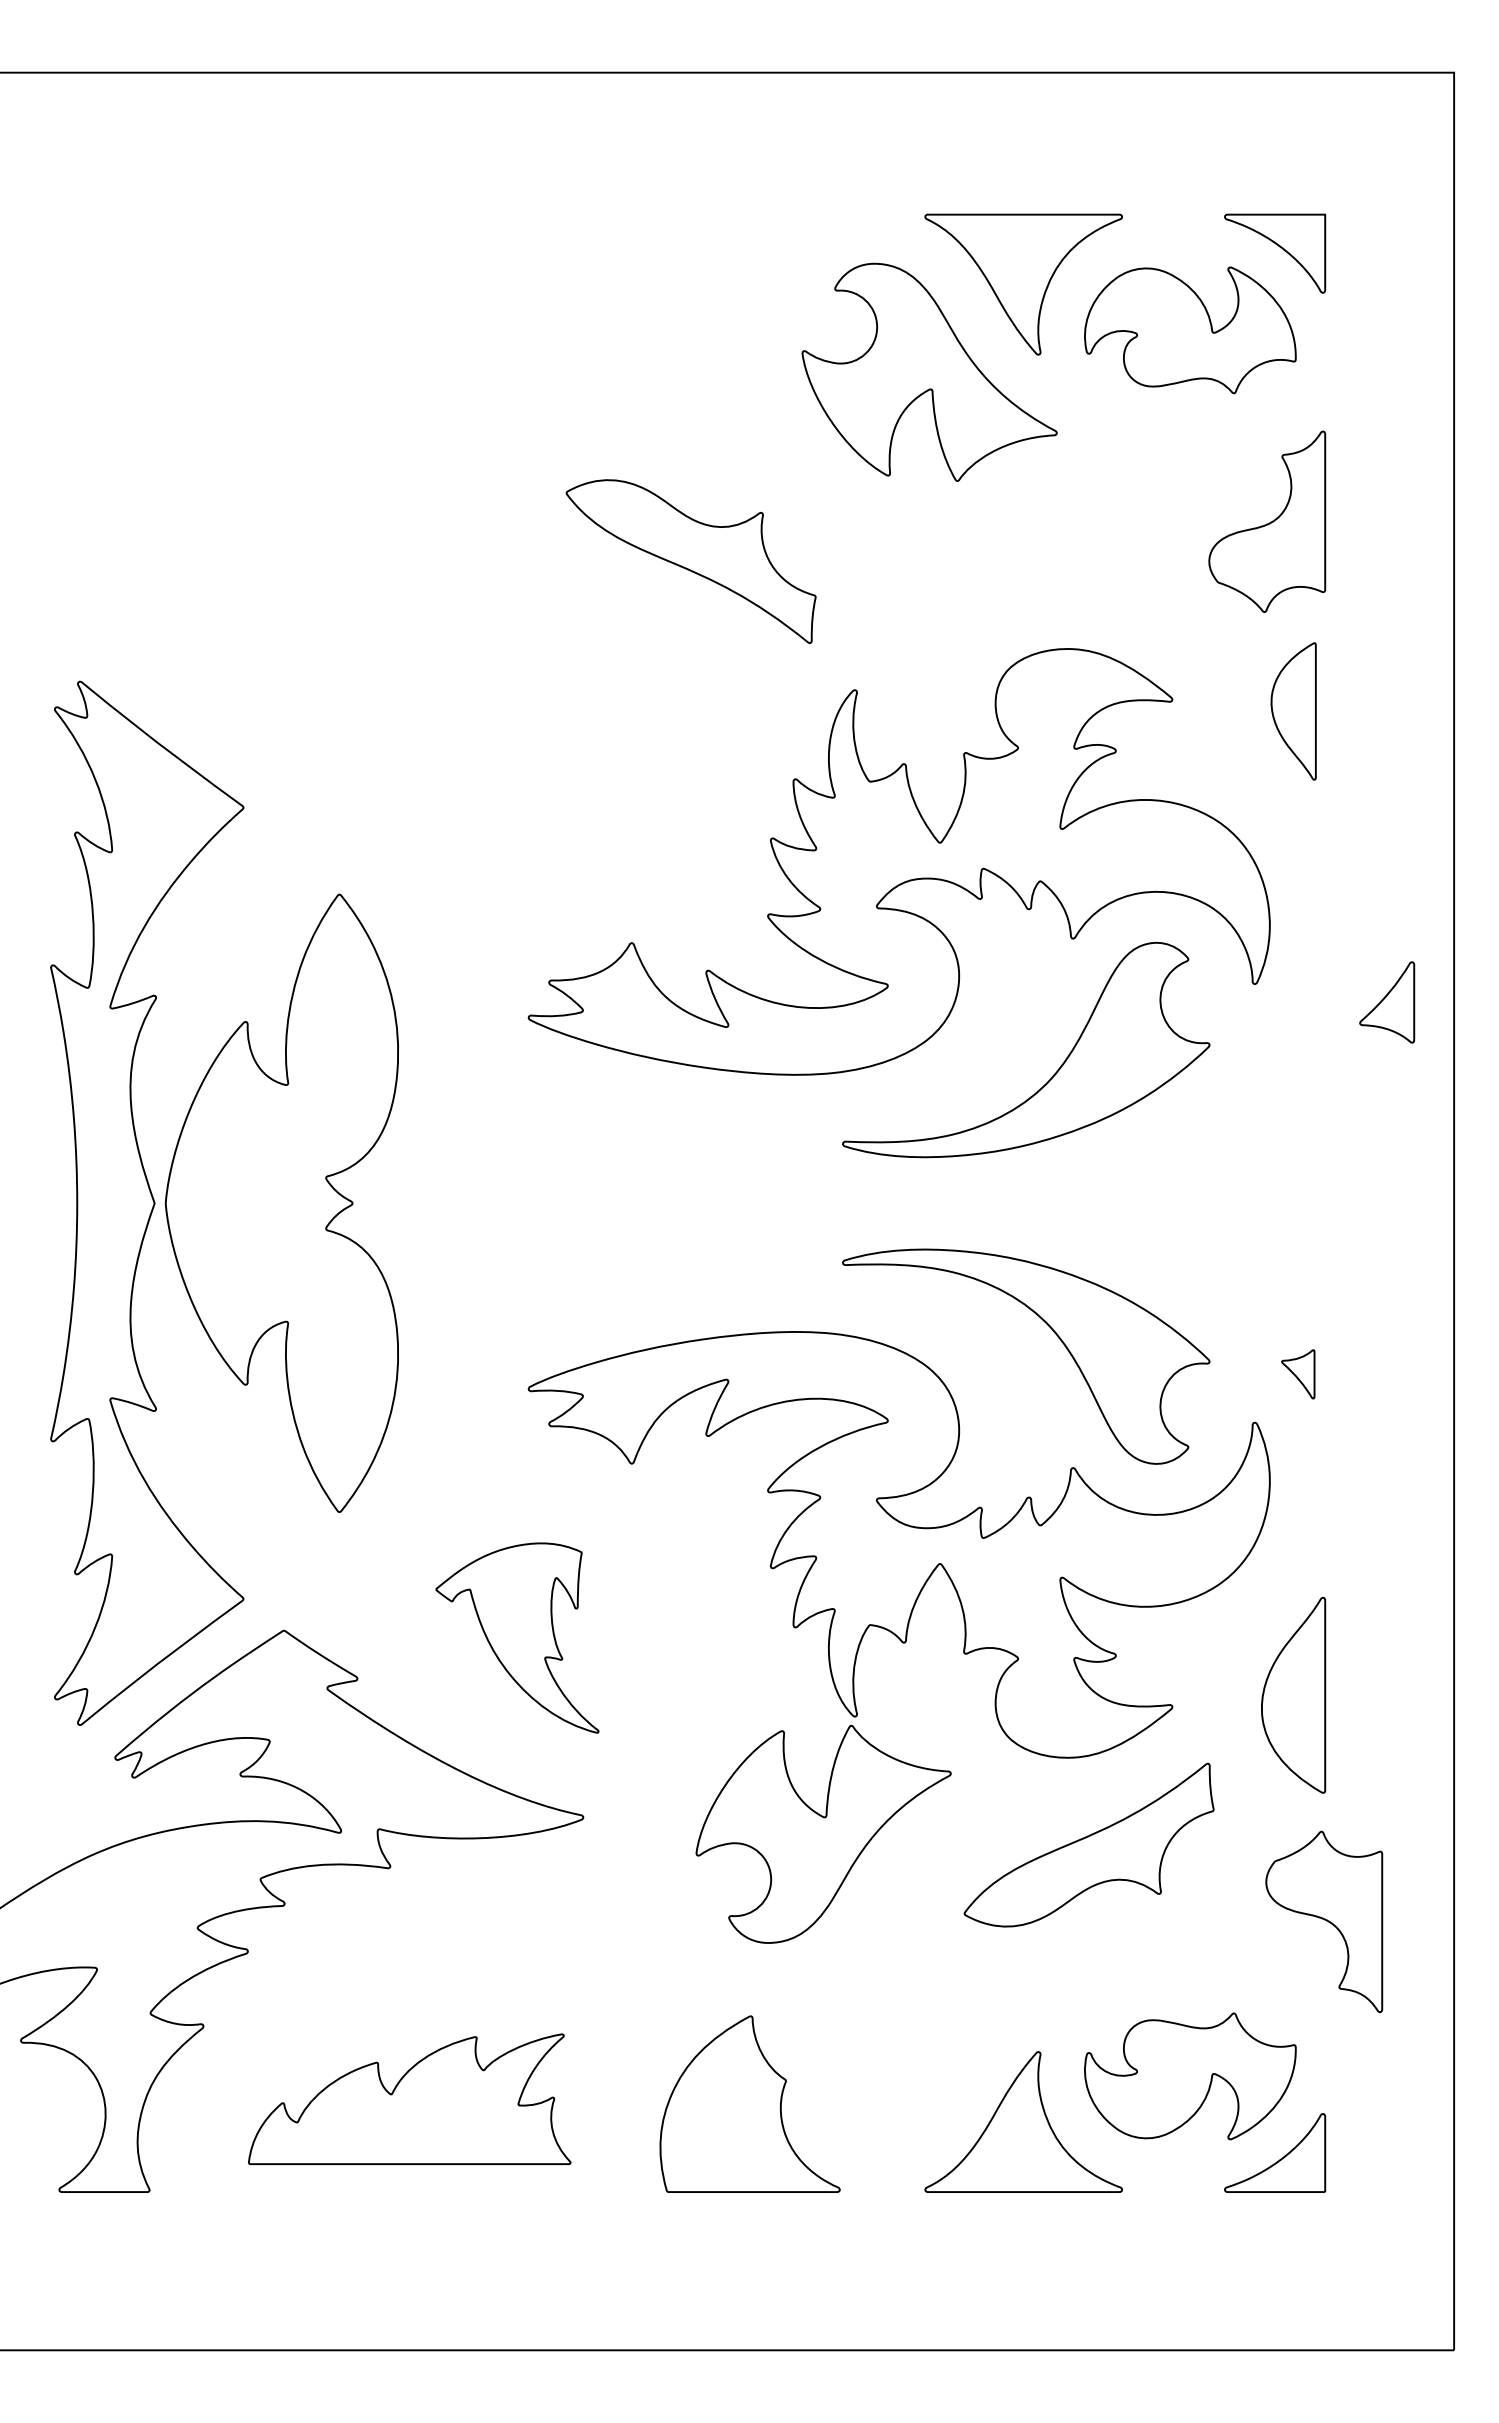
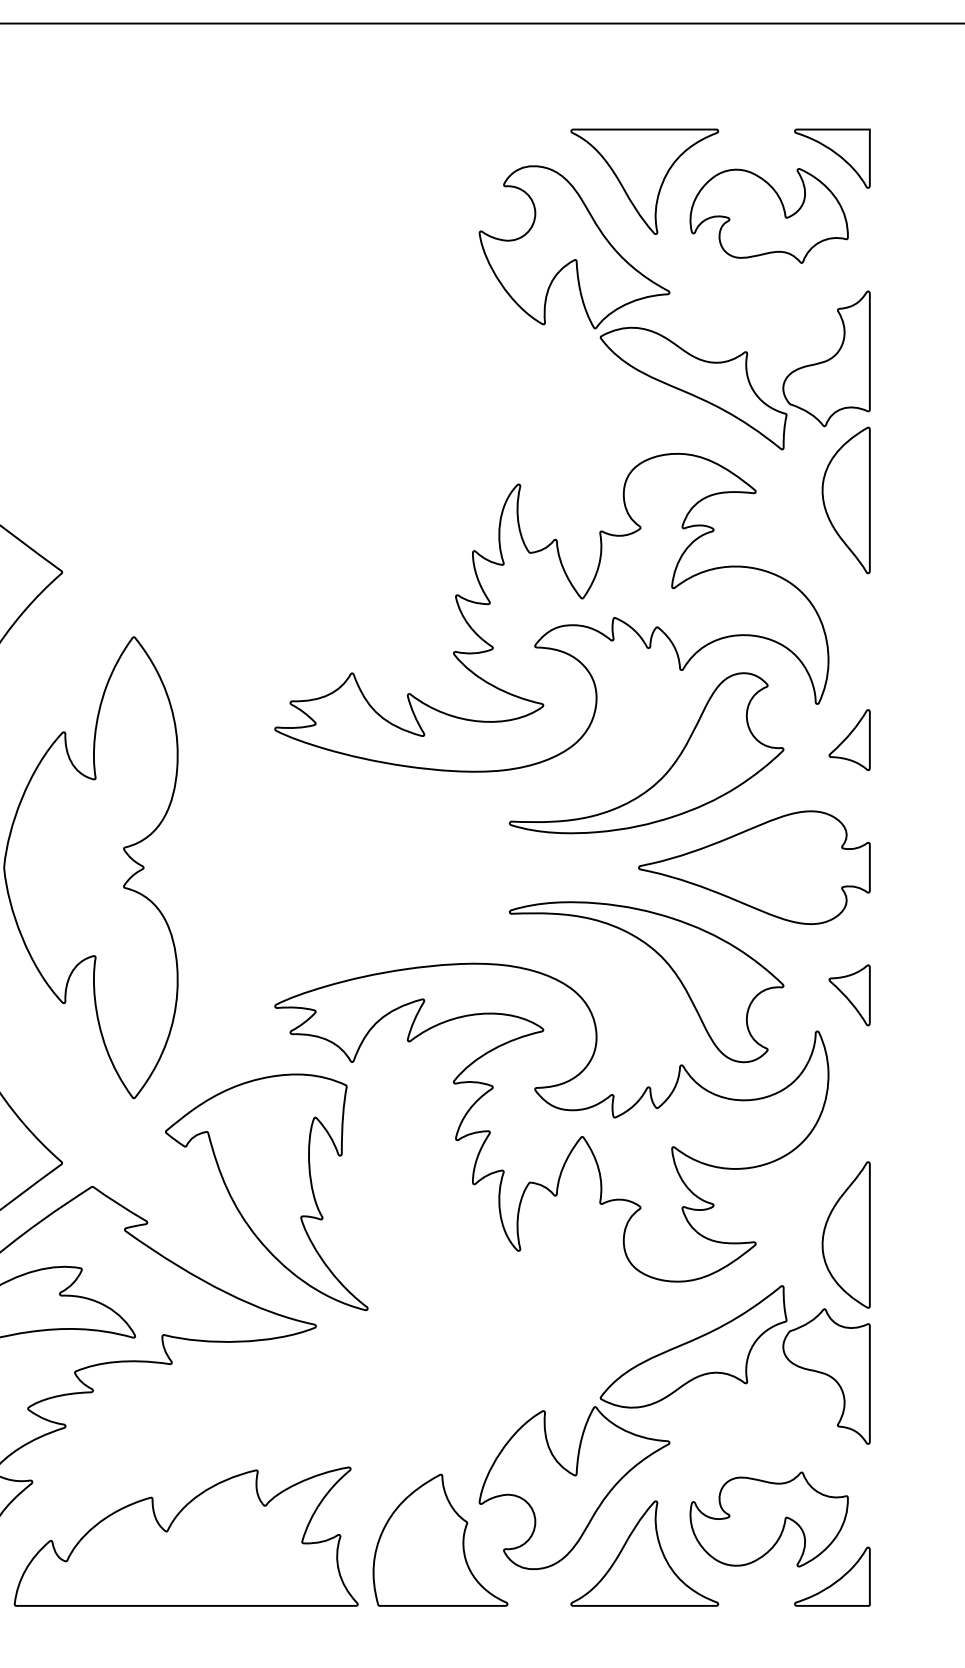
part: (690, 561) -> (693, 388), moved
part: (1293, 711) -> (846, 500), size x1.43
part: (1387, 1002) -> (849, 740), moved
part: (1170, 1202) -> (754, 867), added
part: (1298, 1374) -> (849, 995), size x1.67
part: (517, 1637) -> (266, 1191), size x1.67
part: (823, 1833) -> (574, 1487), moved
part: (1324, 1921) -> (826, 1376), moved
part: (409, 2098) -> (186, 1536), size x1.43

